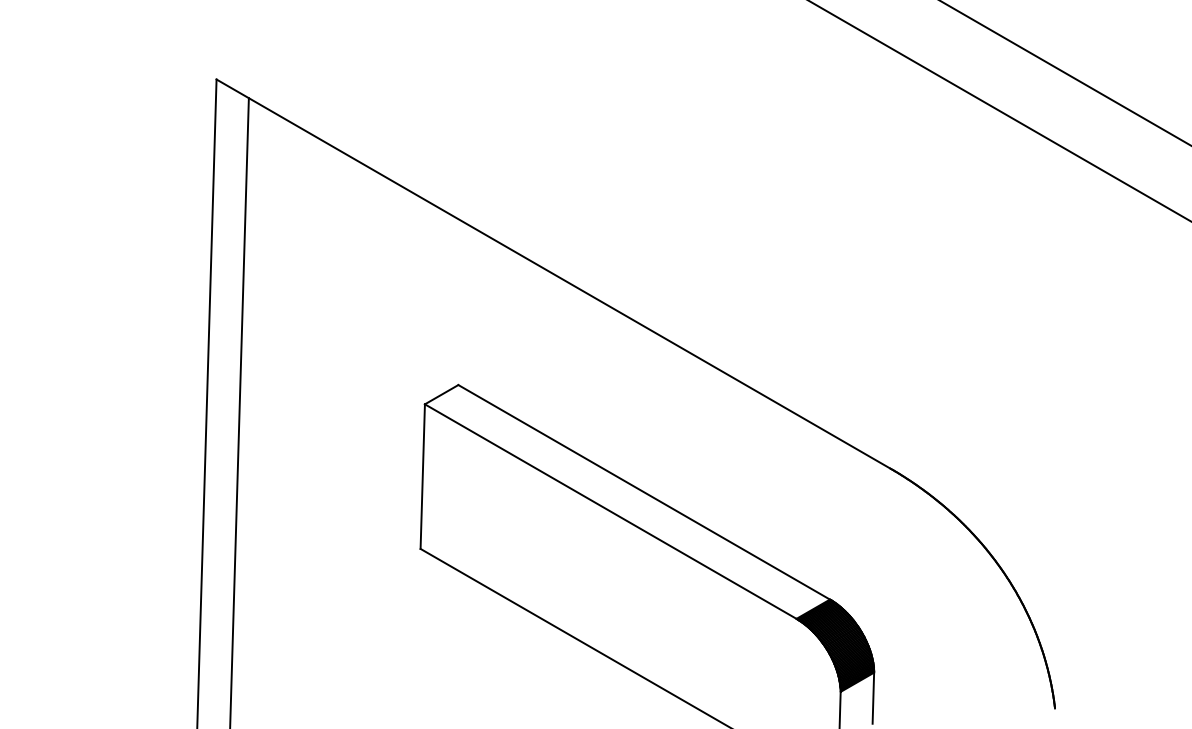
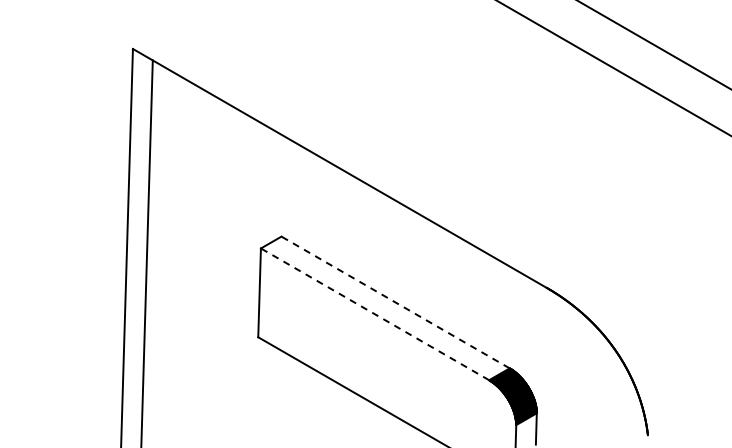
line: (644, 492) -> (395, 302), solid -> dashed
line: (611, 511) -> (375, 314), solid -> dashed

